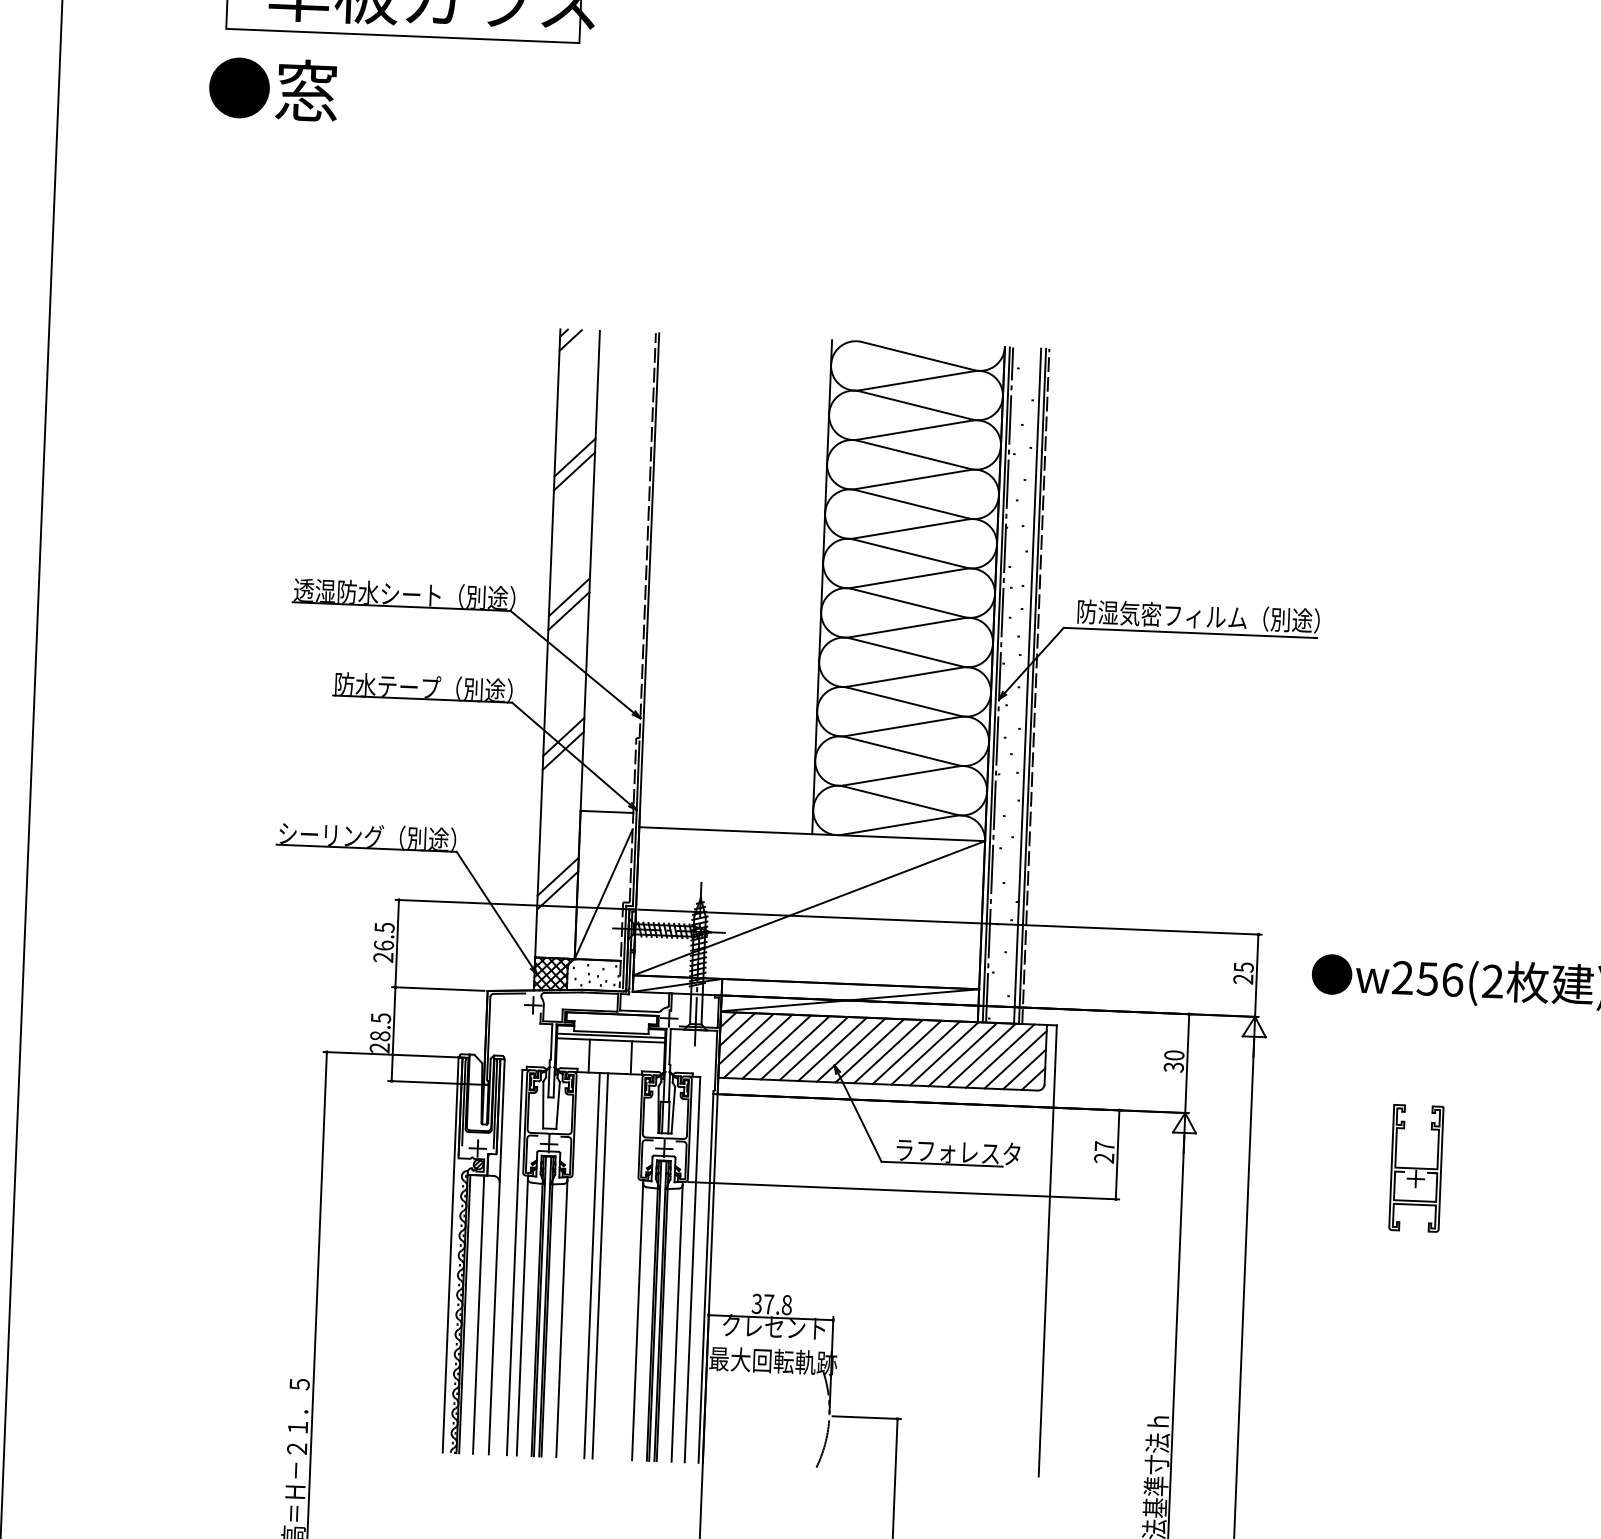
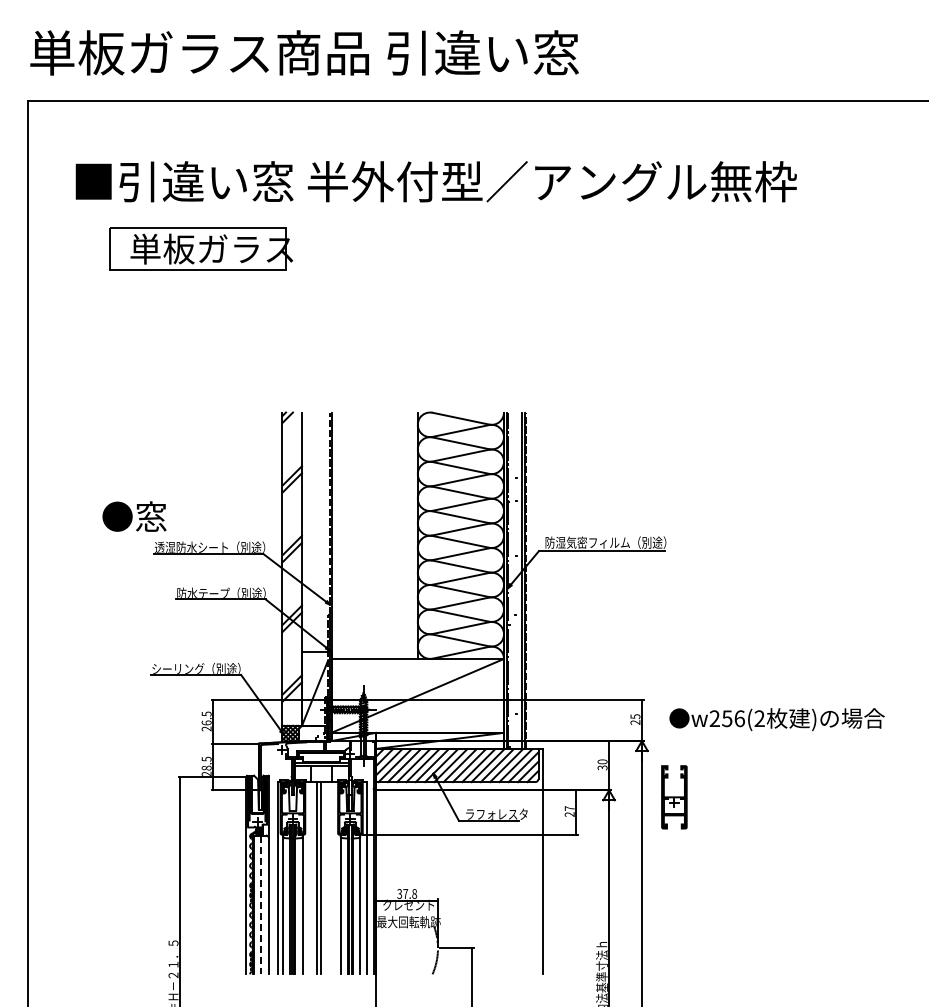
text: (273, 88) -> (134, 516), moved
part: (1416, 1168) -> (674, 797), moved
line: (479, 1315) -> (261, 905), solid -> dashed

